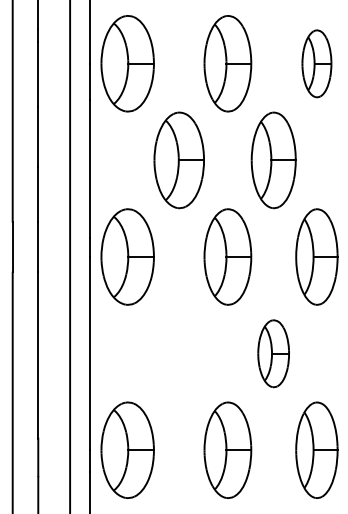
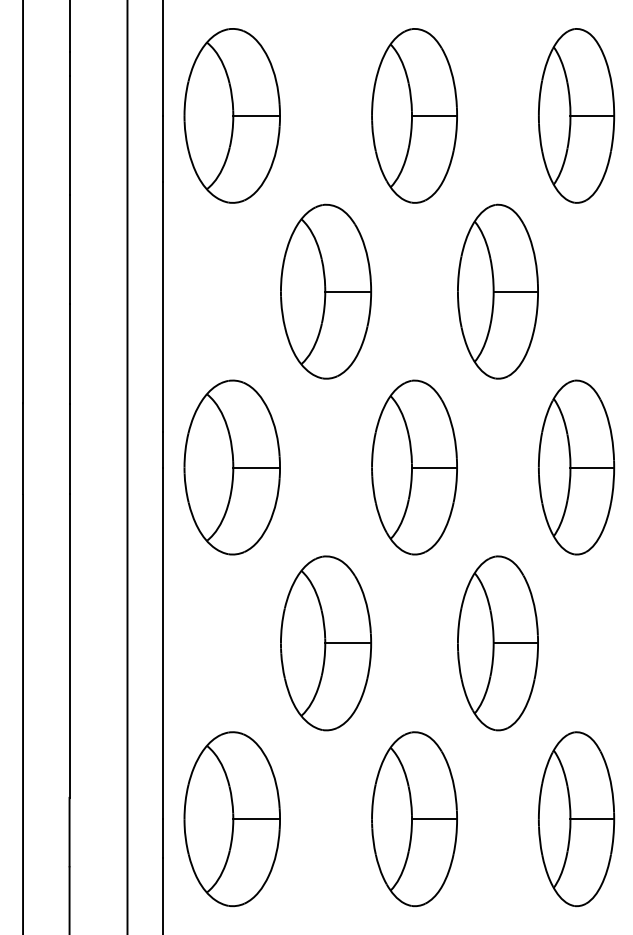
part: (316, 63) -> (575, 115), size x1.43
part: (178, 353) -> (324, 643), added
part: (273, 353) -> (497, 643), size x1.43

